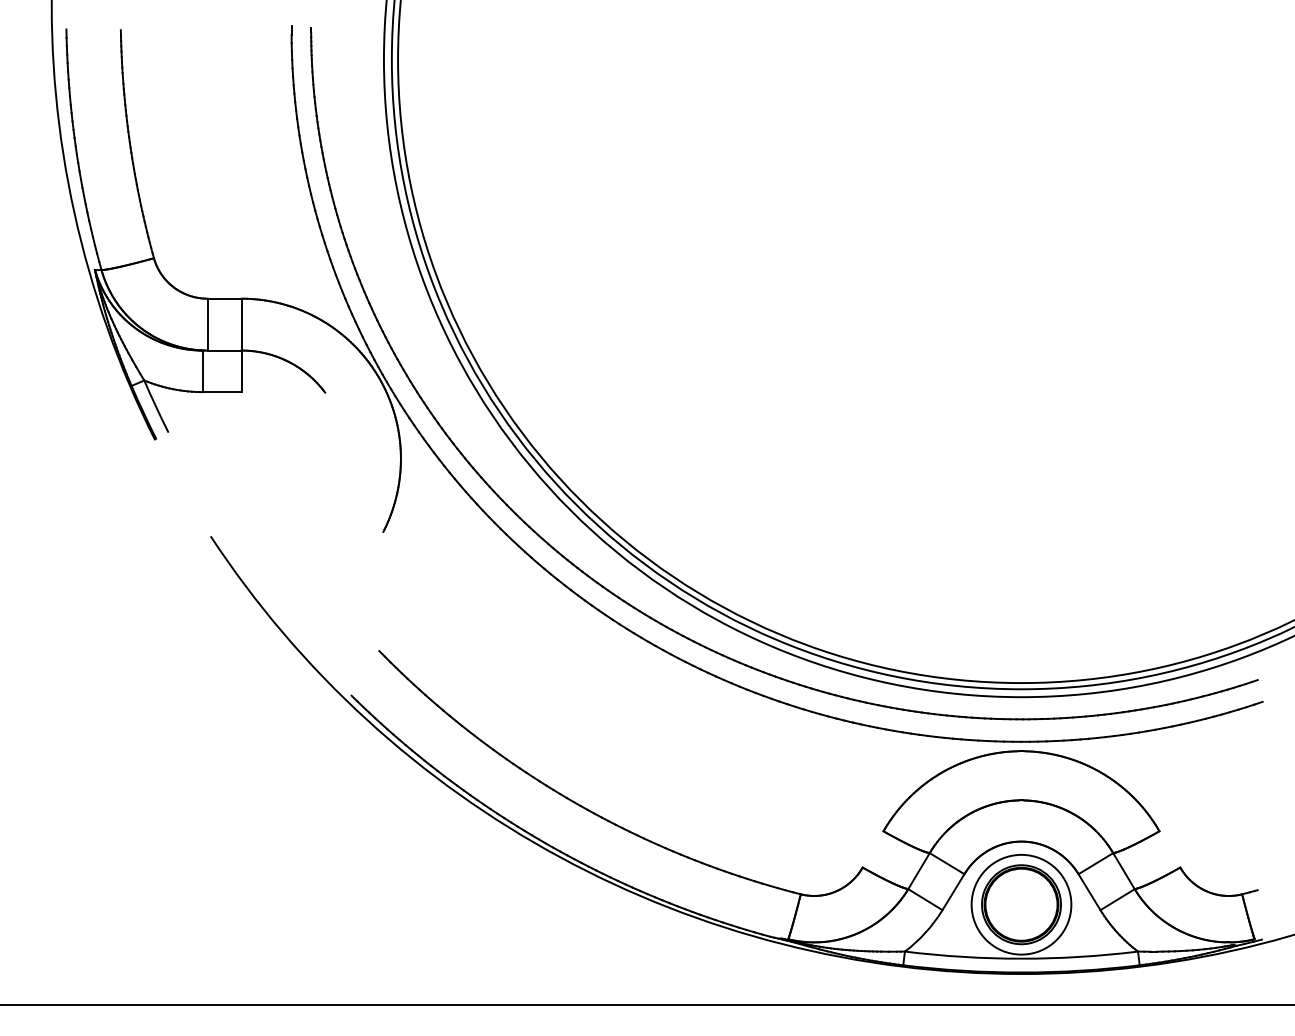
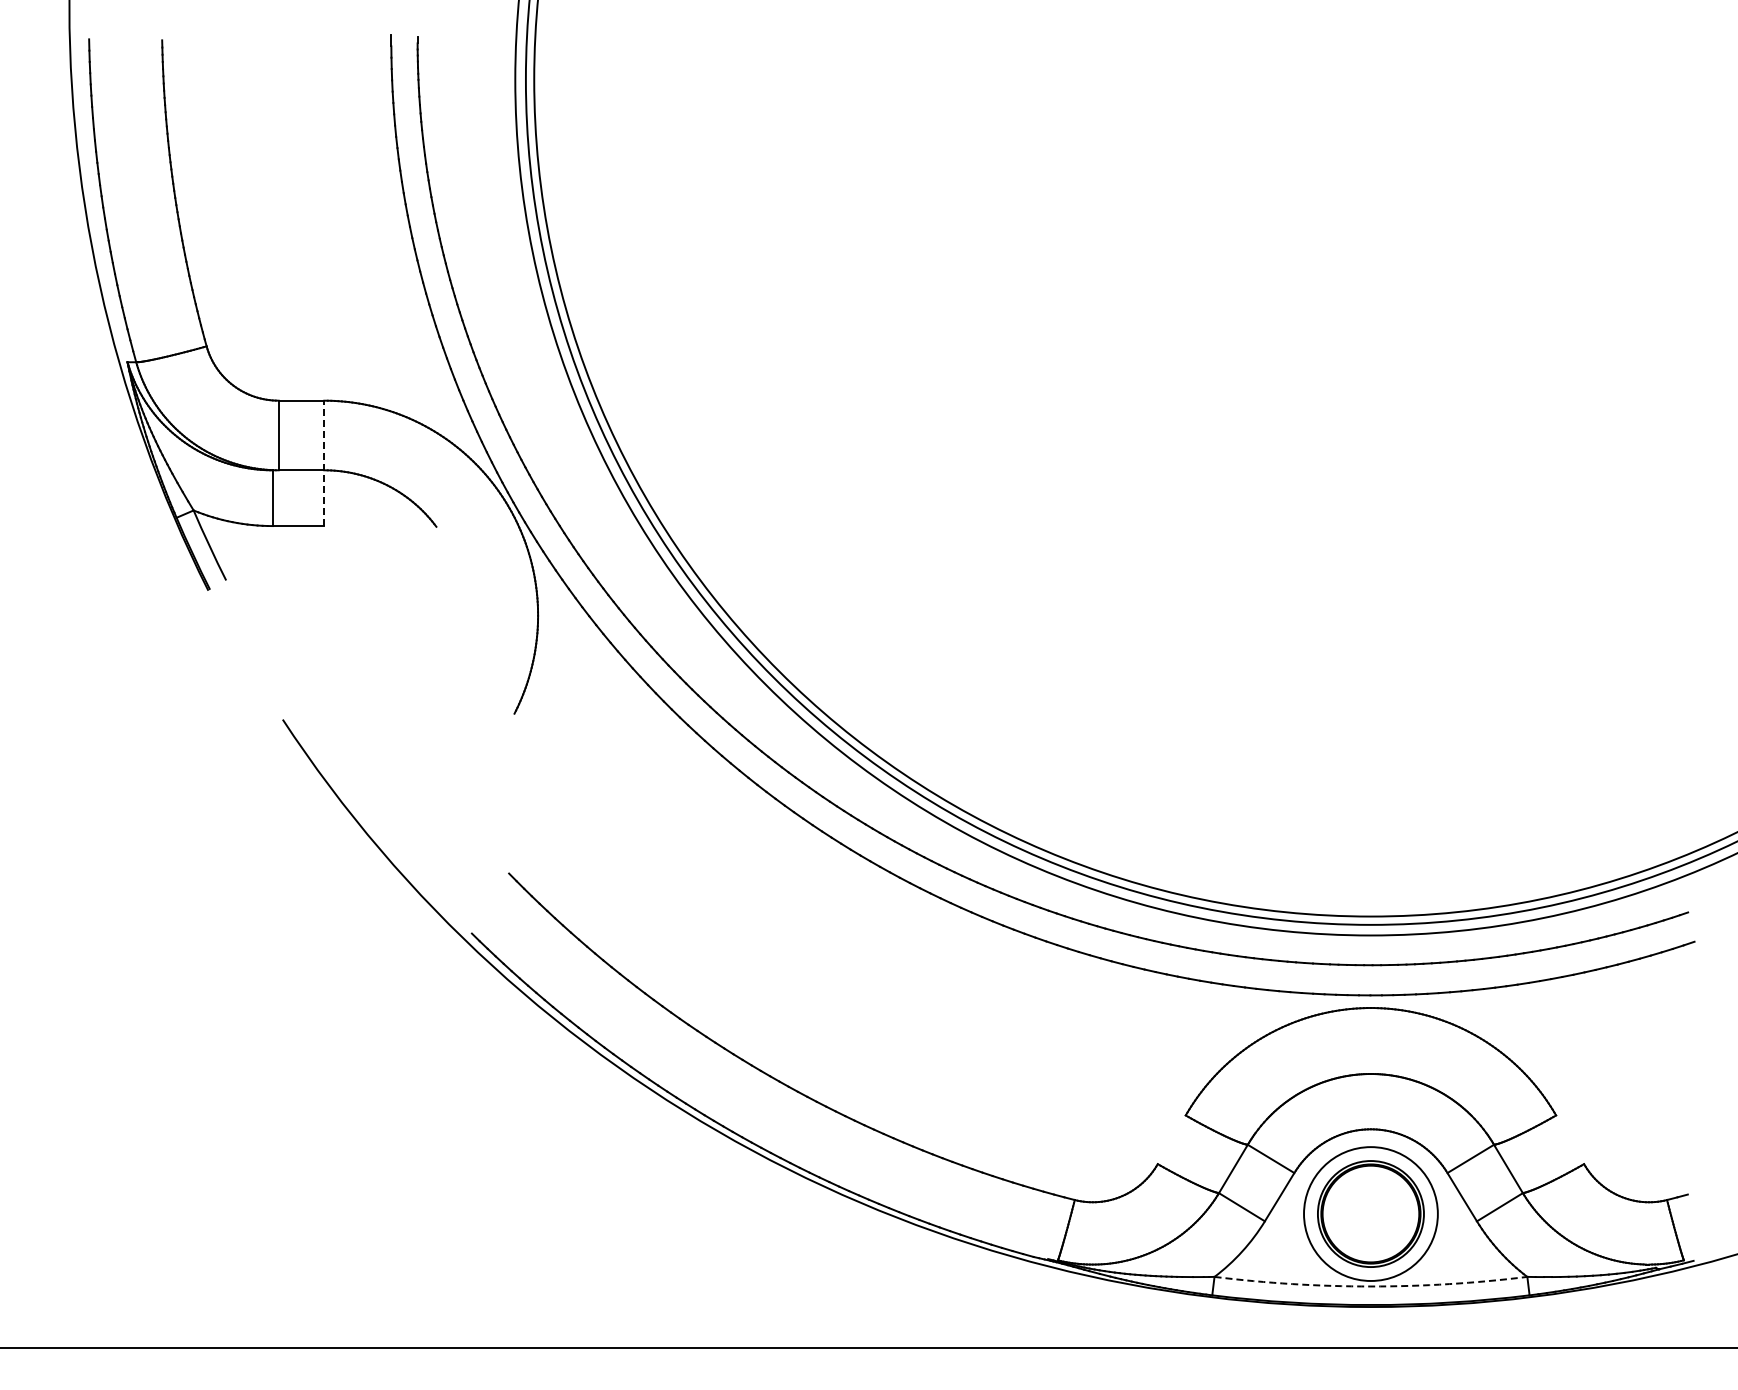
line: (241, 345) -> (324, 463), solid -> dashed
arc: (1021, 958) -> (1370, 1286), solid -> dashed

